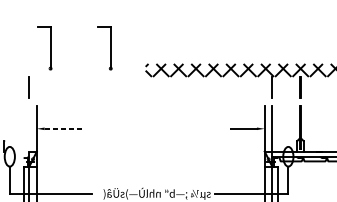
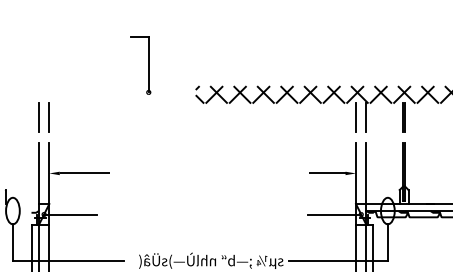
part: (50, 48) -> (67, 65), removed
line: (37, 87) -> (49, 117), added
line: (265, 87) -> (356, 117), added
line: (28, 128) -> (38, 173), added
line: (63, 128) -> (85, 173), dashed -> solid
line: (52, 159) -> (70, 214), added
line: (248, 159) -> (334, 214), added

